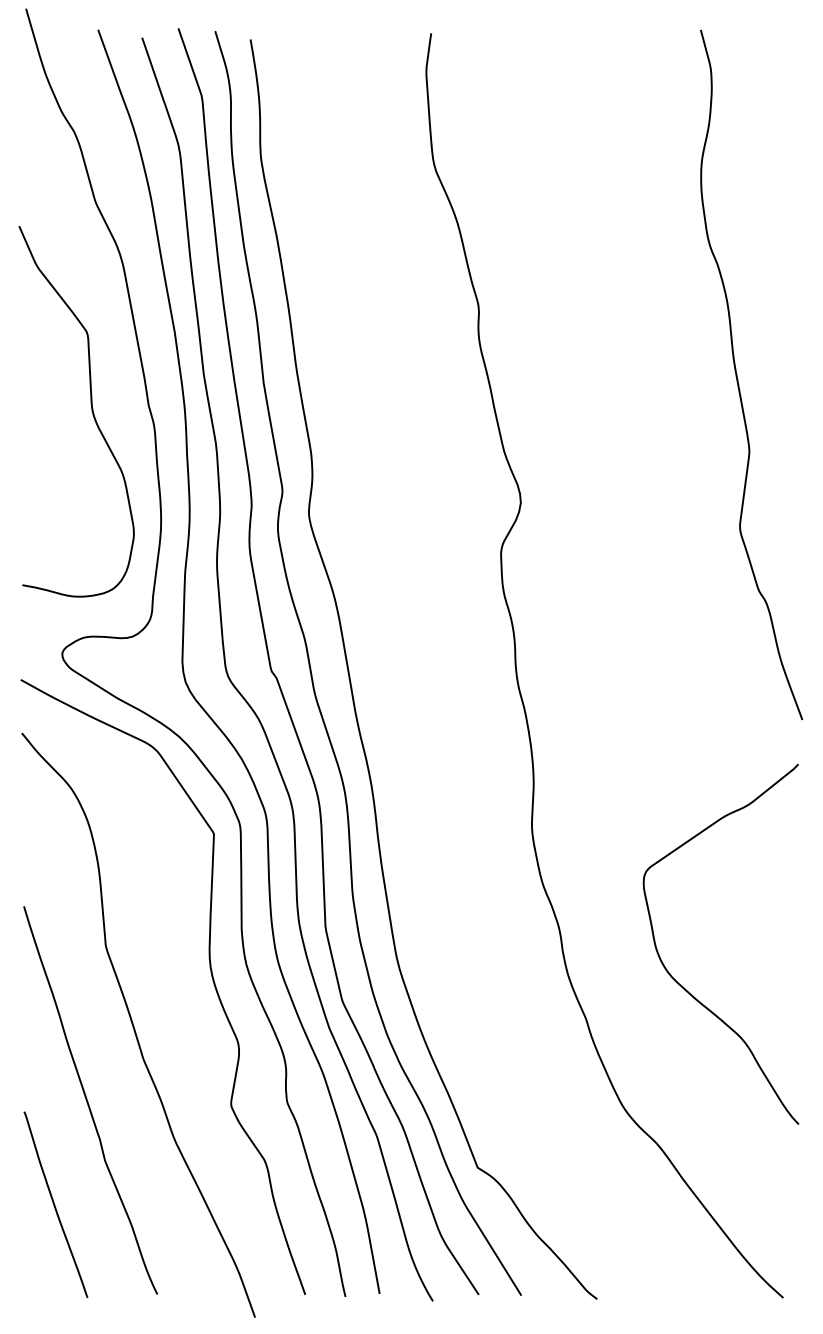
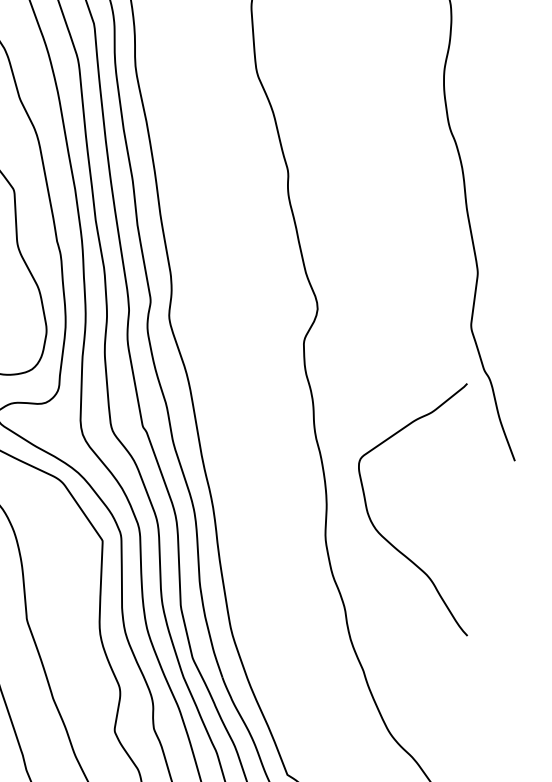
curve: (682, 985) -> (386, 538), moved

